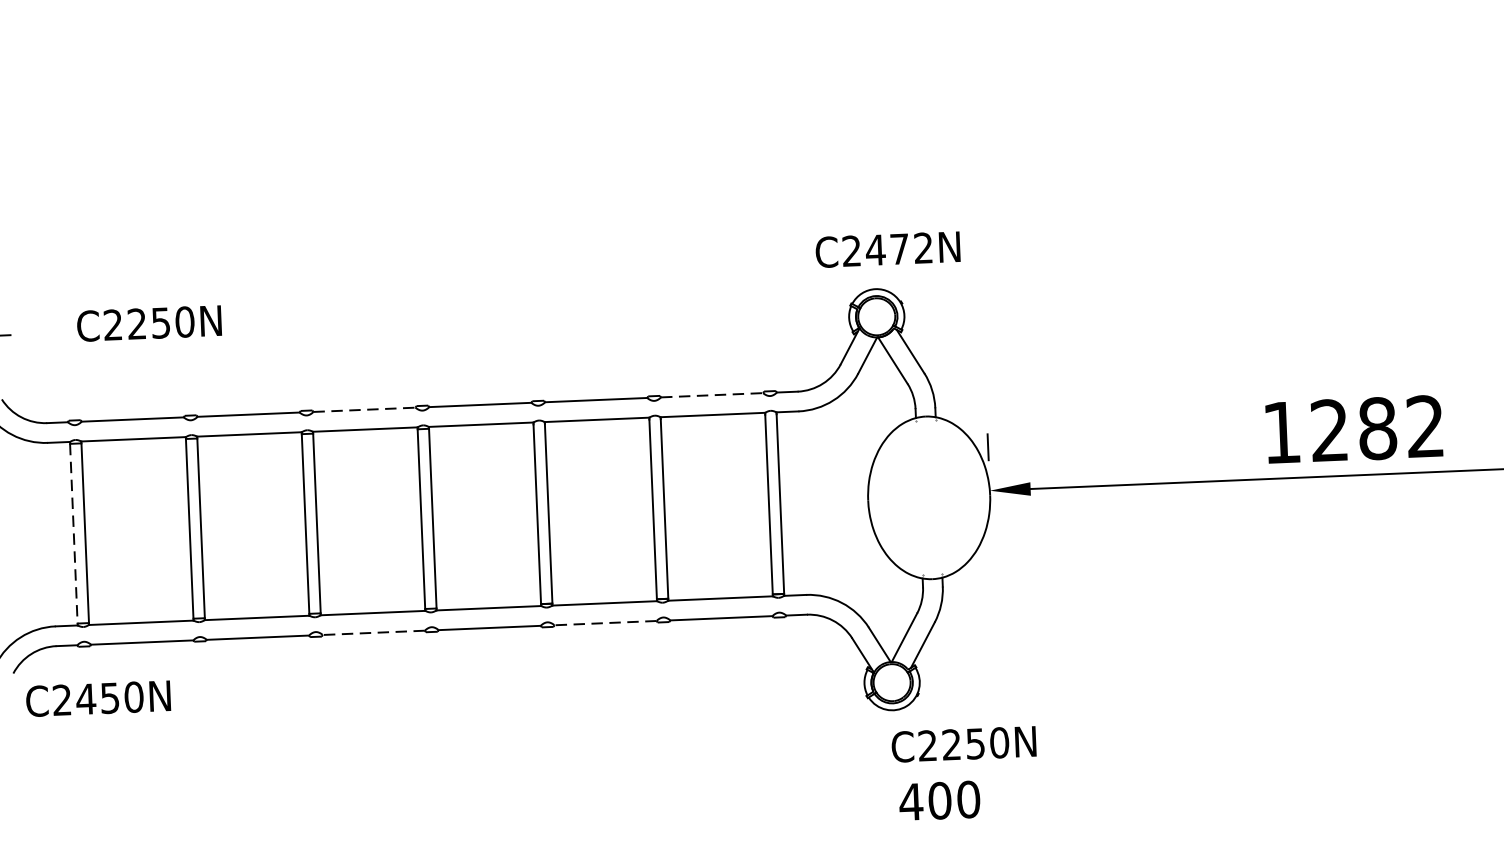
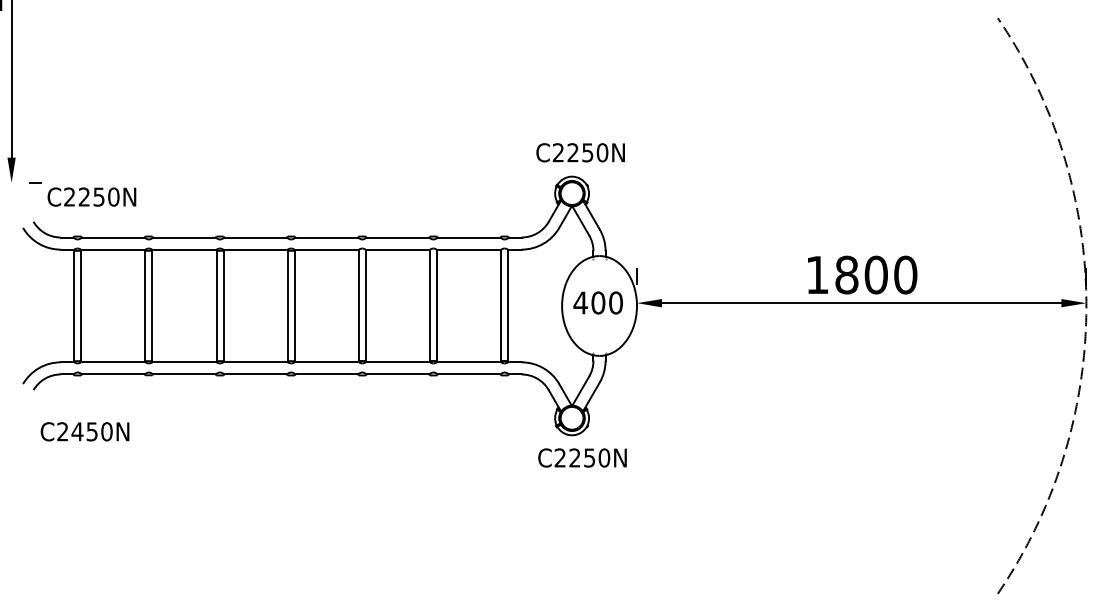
text: (899, 248) -> (587, 152), C2472N -> C2250N
text: (148, 322) -> (91, 196), moved
line: (712, 395) -> (469, 237), dashed -> solid
line: (365, 409) -> (256, 237), dashed -> solid
text: (1377, 427) -> (876, 274), 1282 -> 1800
line: (74, 534) -> (74, 306), dashed -> solid
line: (604, 623) -> (397, 374), dashed -> solid
line: (373, 632) -> (255, 374), dashed -> solid
text: (97, 698) -> (84, 431), moved
text: (963, 743) -> (582, 457), moved
text: (938, 800) -> (597, 302), moved

